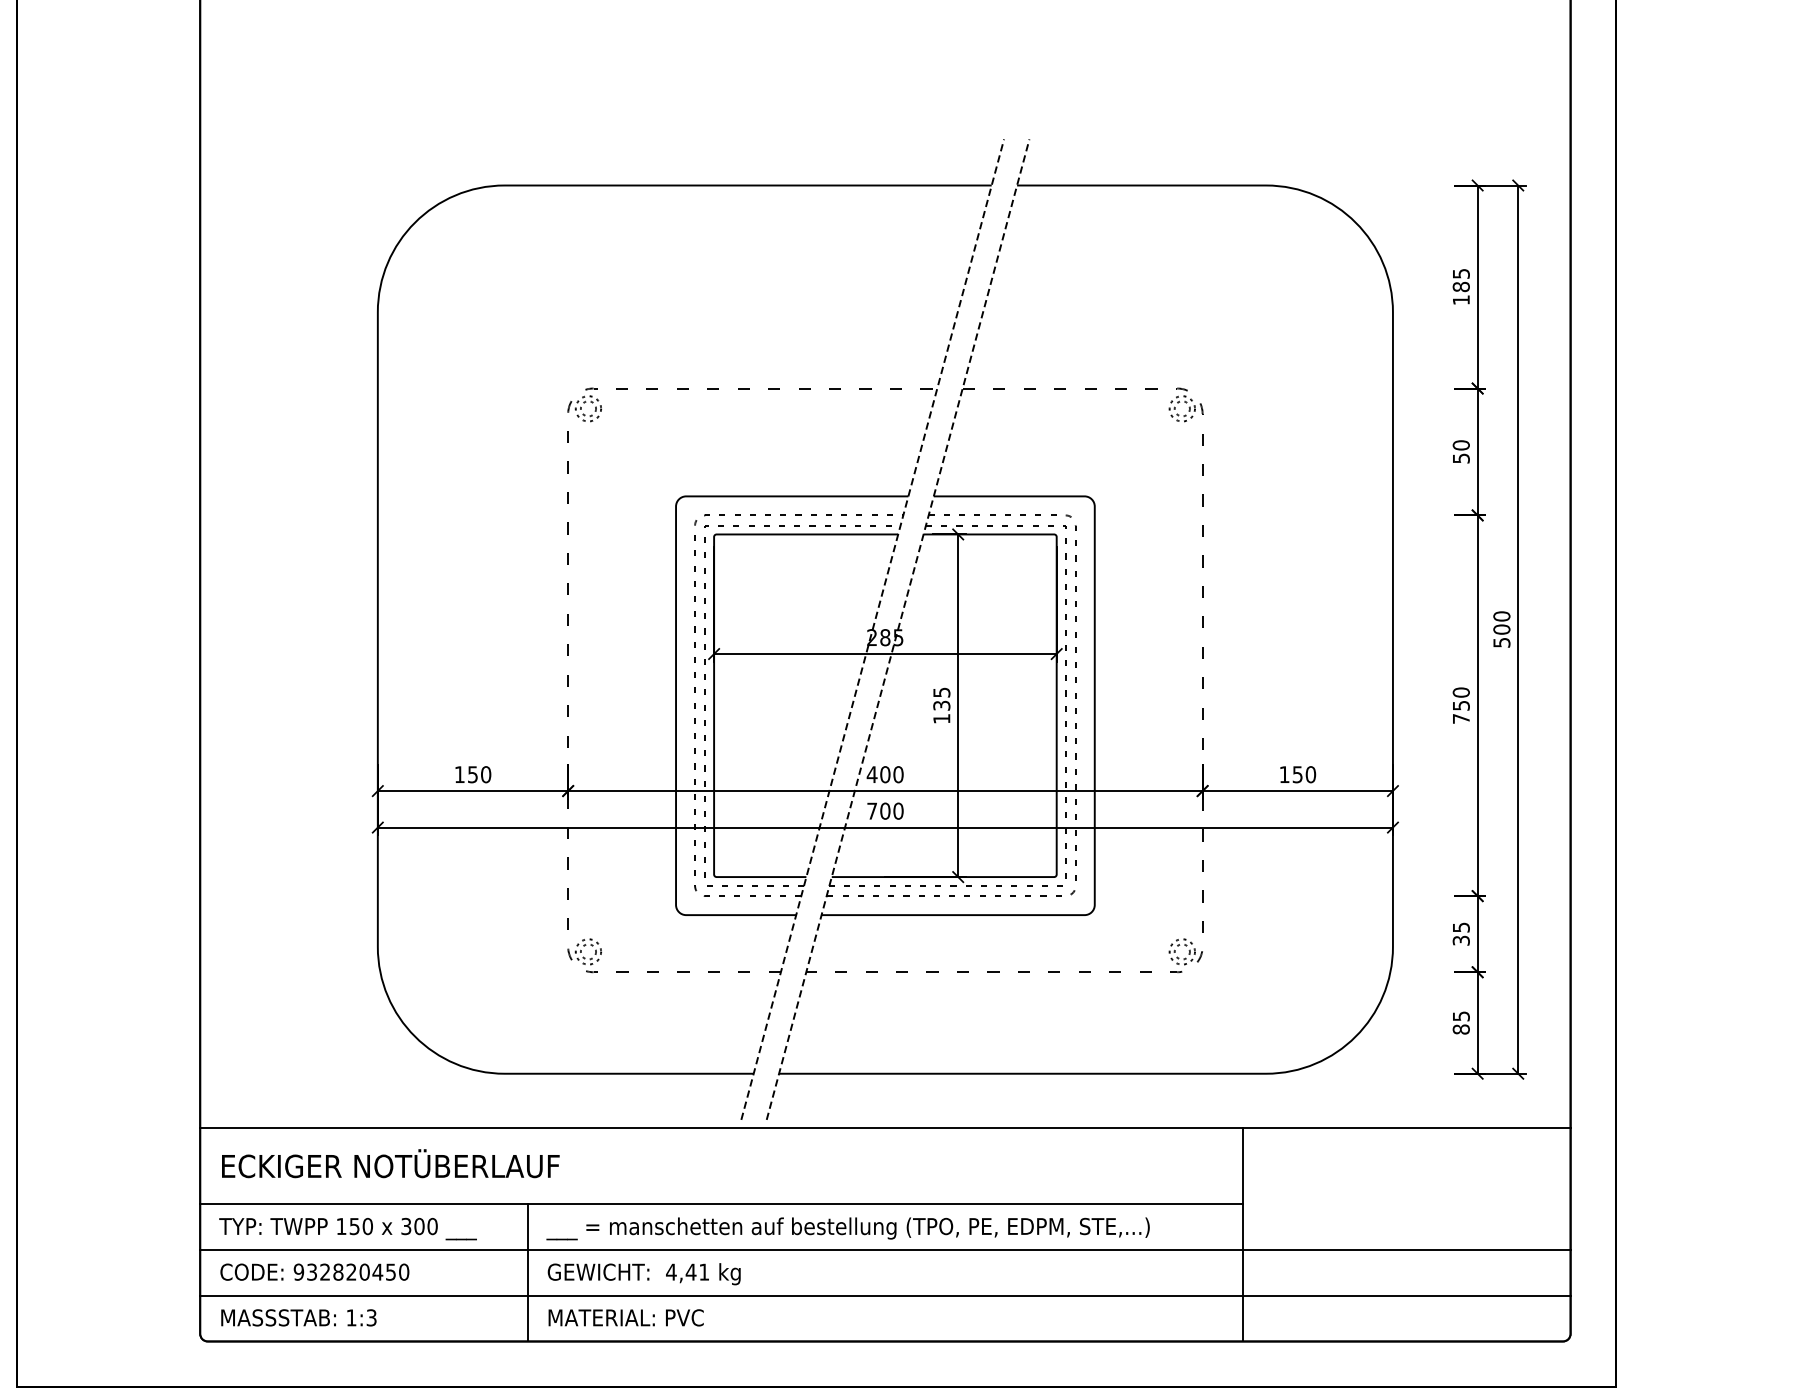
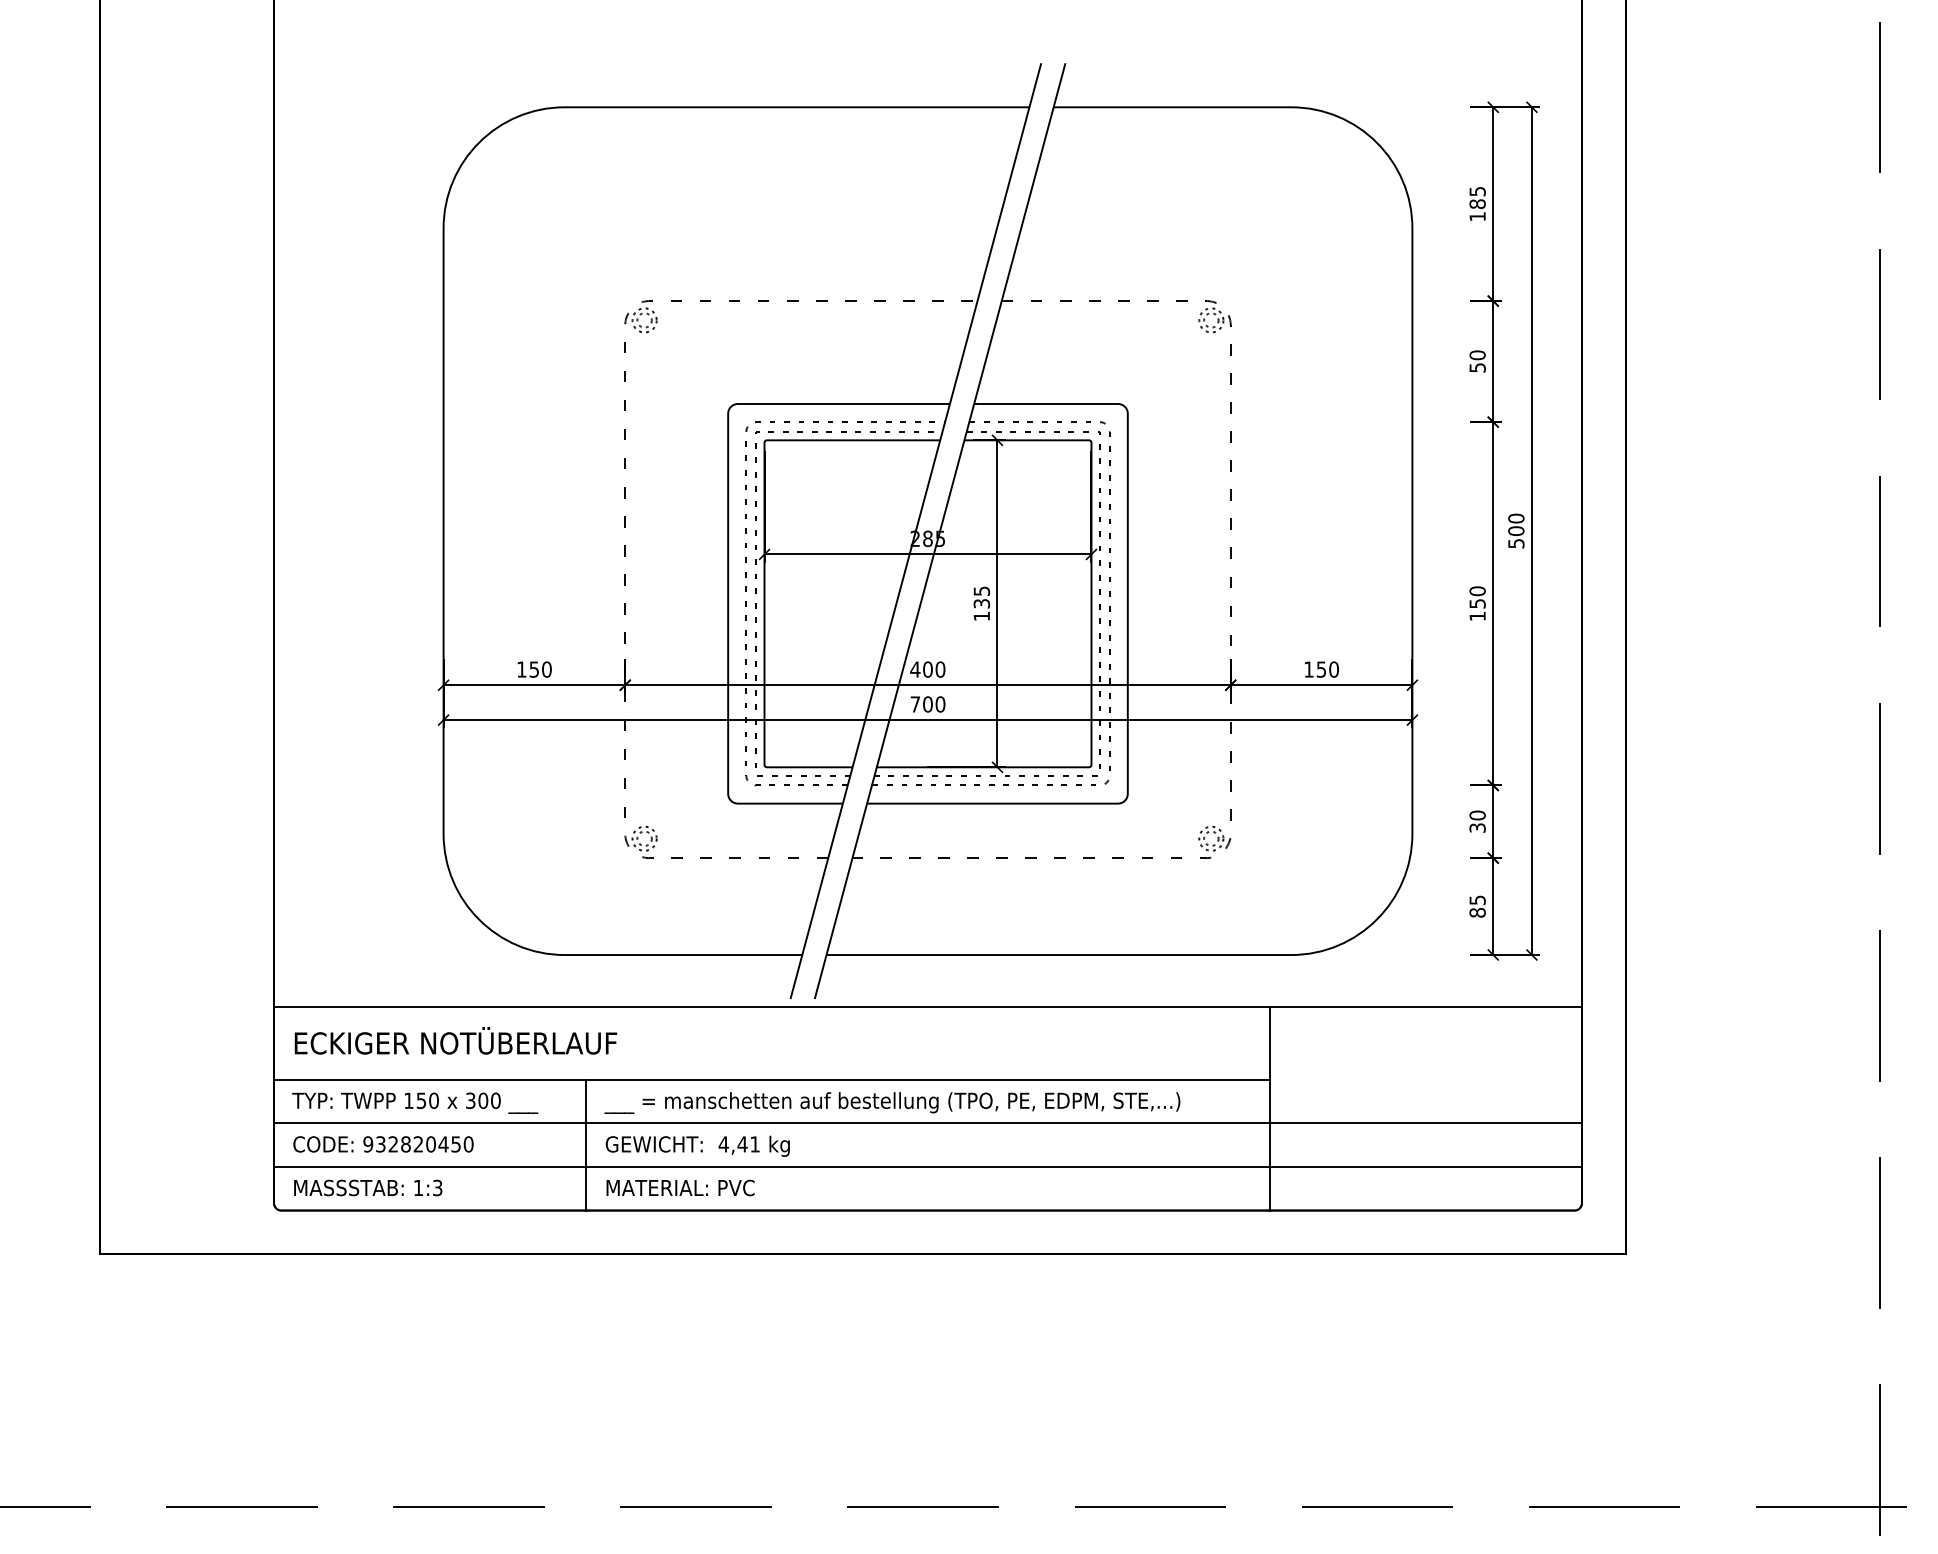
line: (873, 628) -> (916, 530), dashed -> solid
line: (898, 628) -> (940, 530), dashed -> solid
text: (1461, 718) -> (1477, 615), 750 -> 150
text: (1461, 927) -> (1477, 815), 35 -> 30

